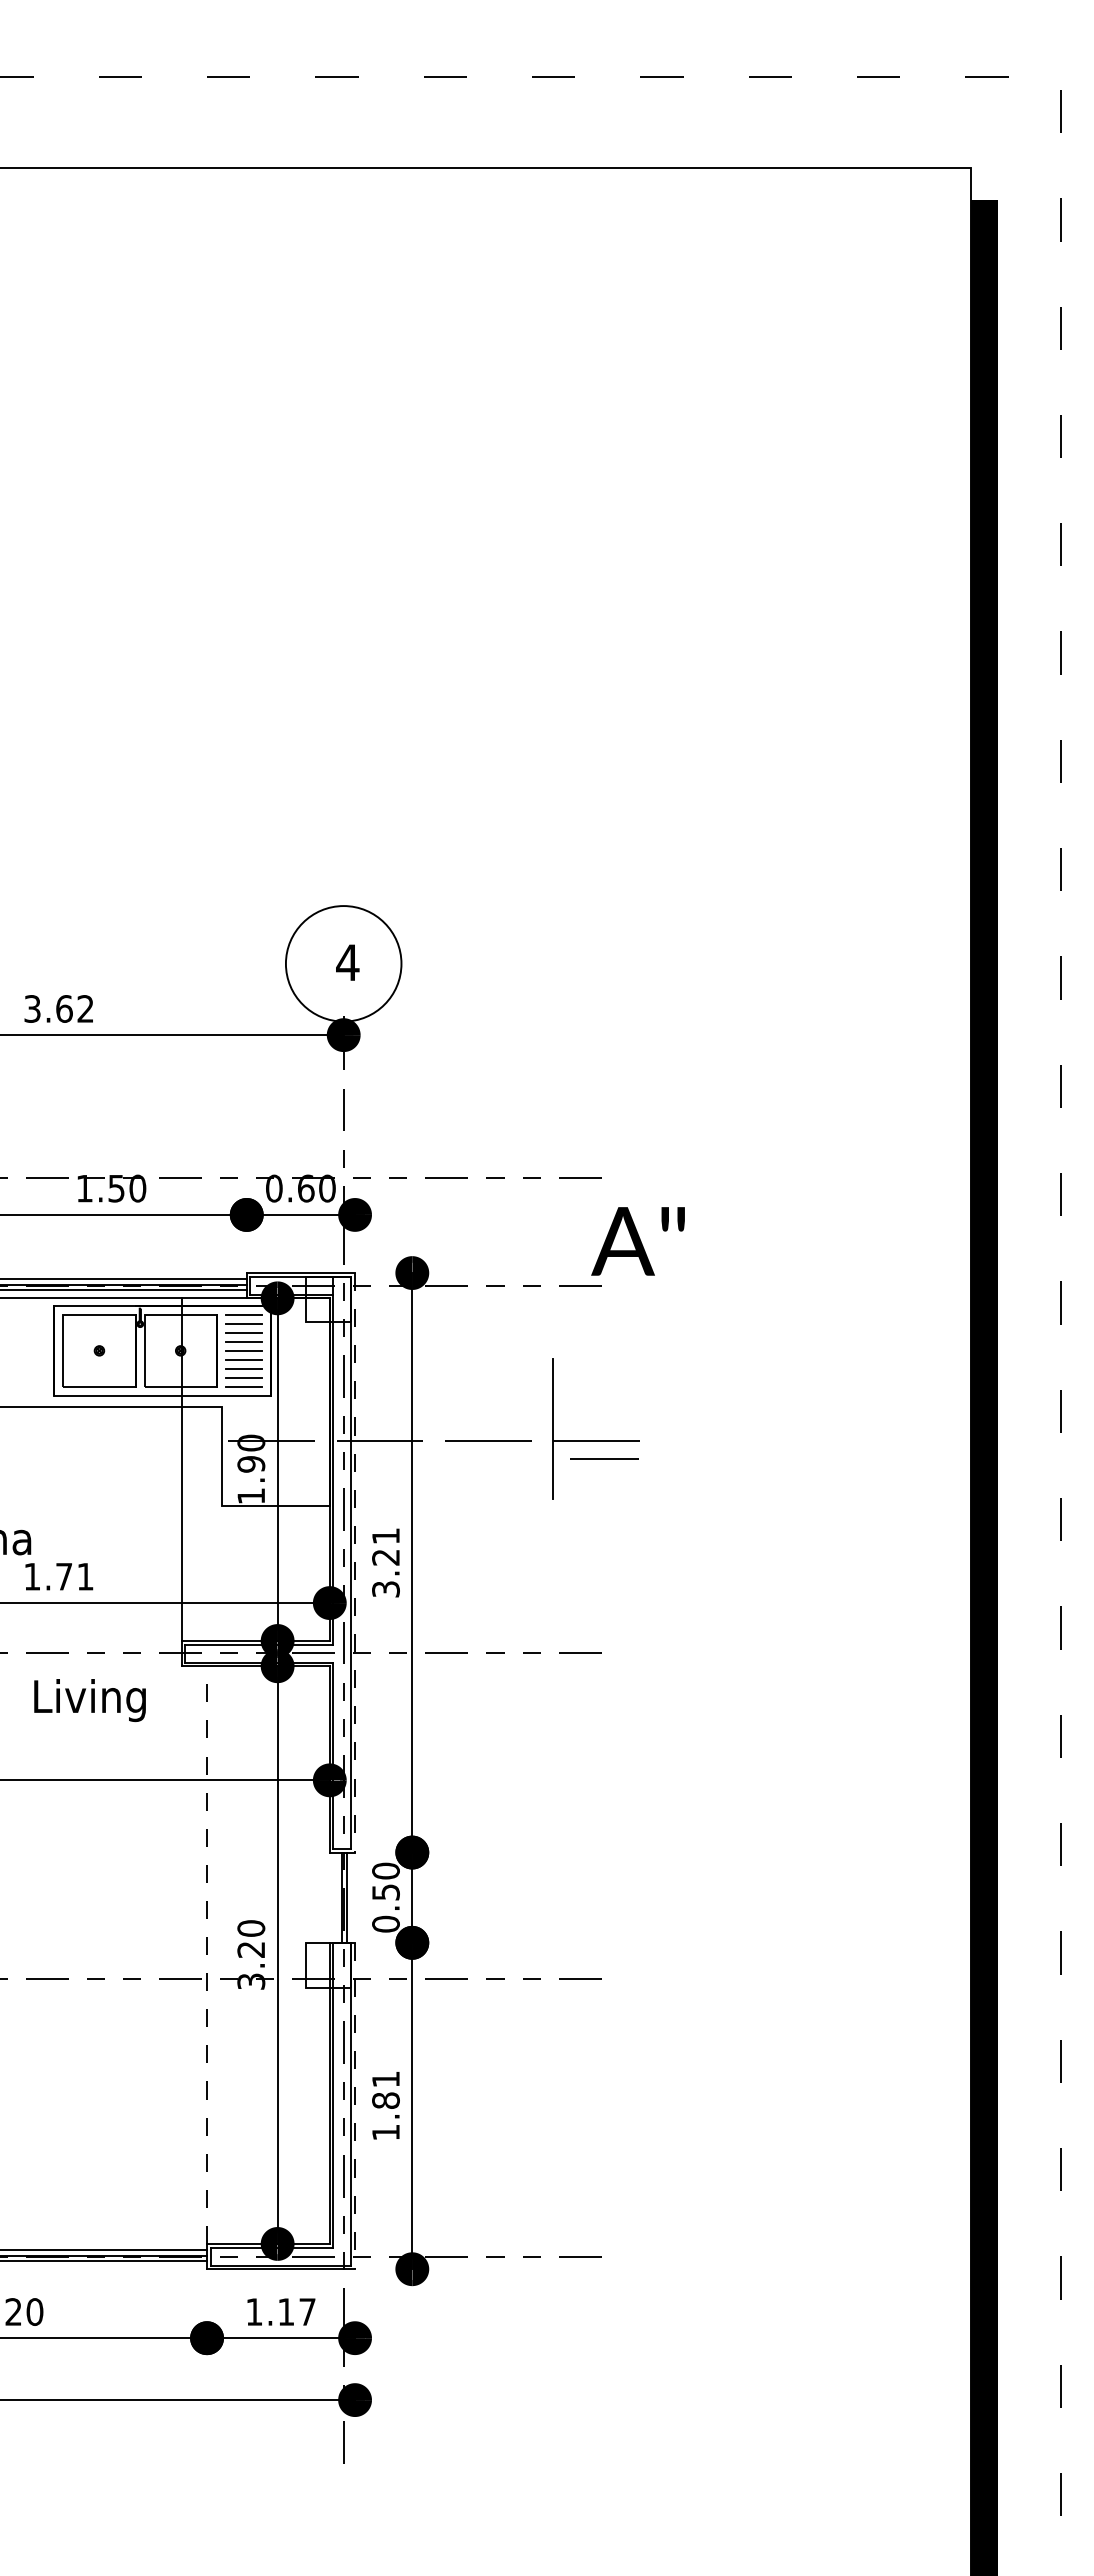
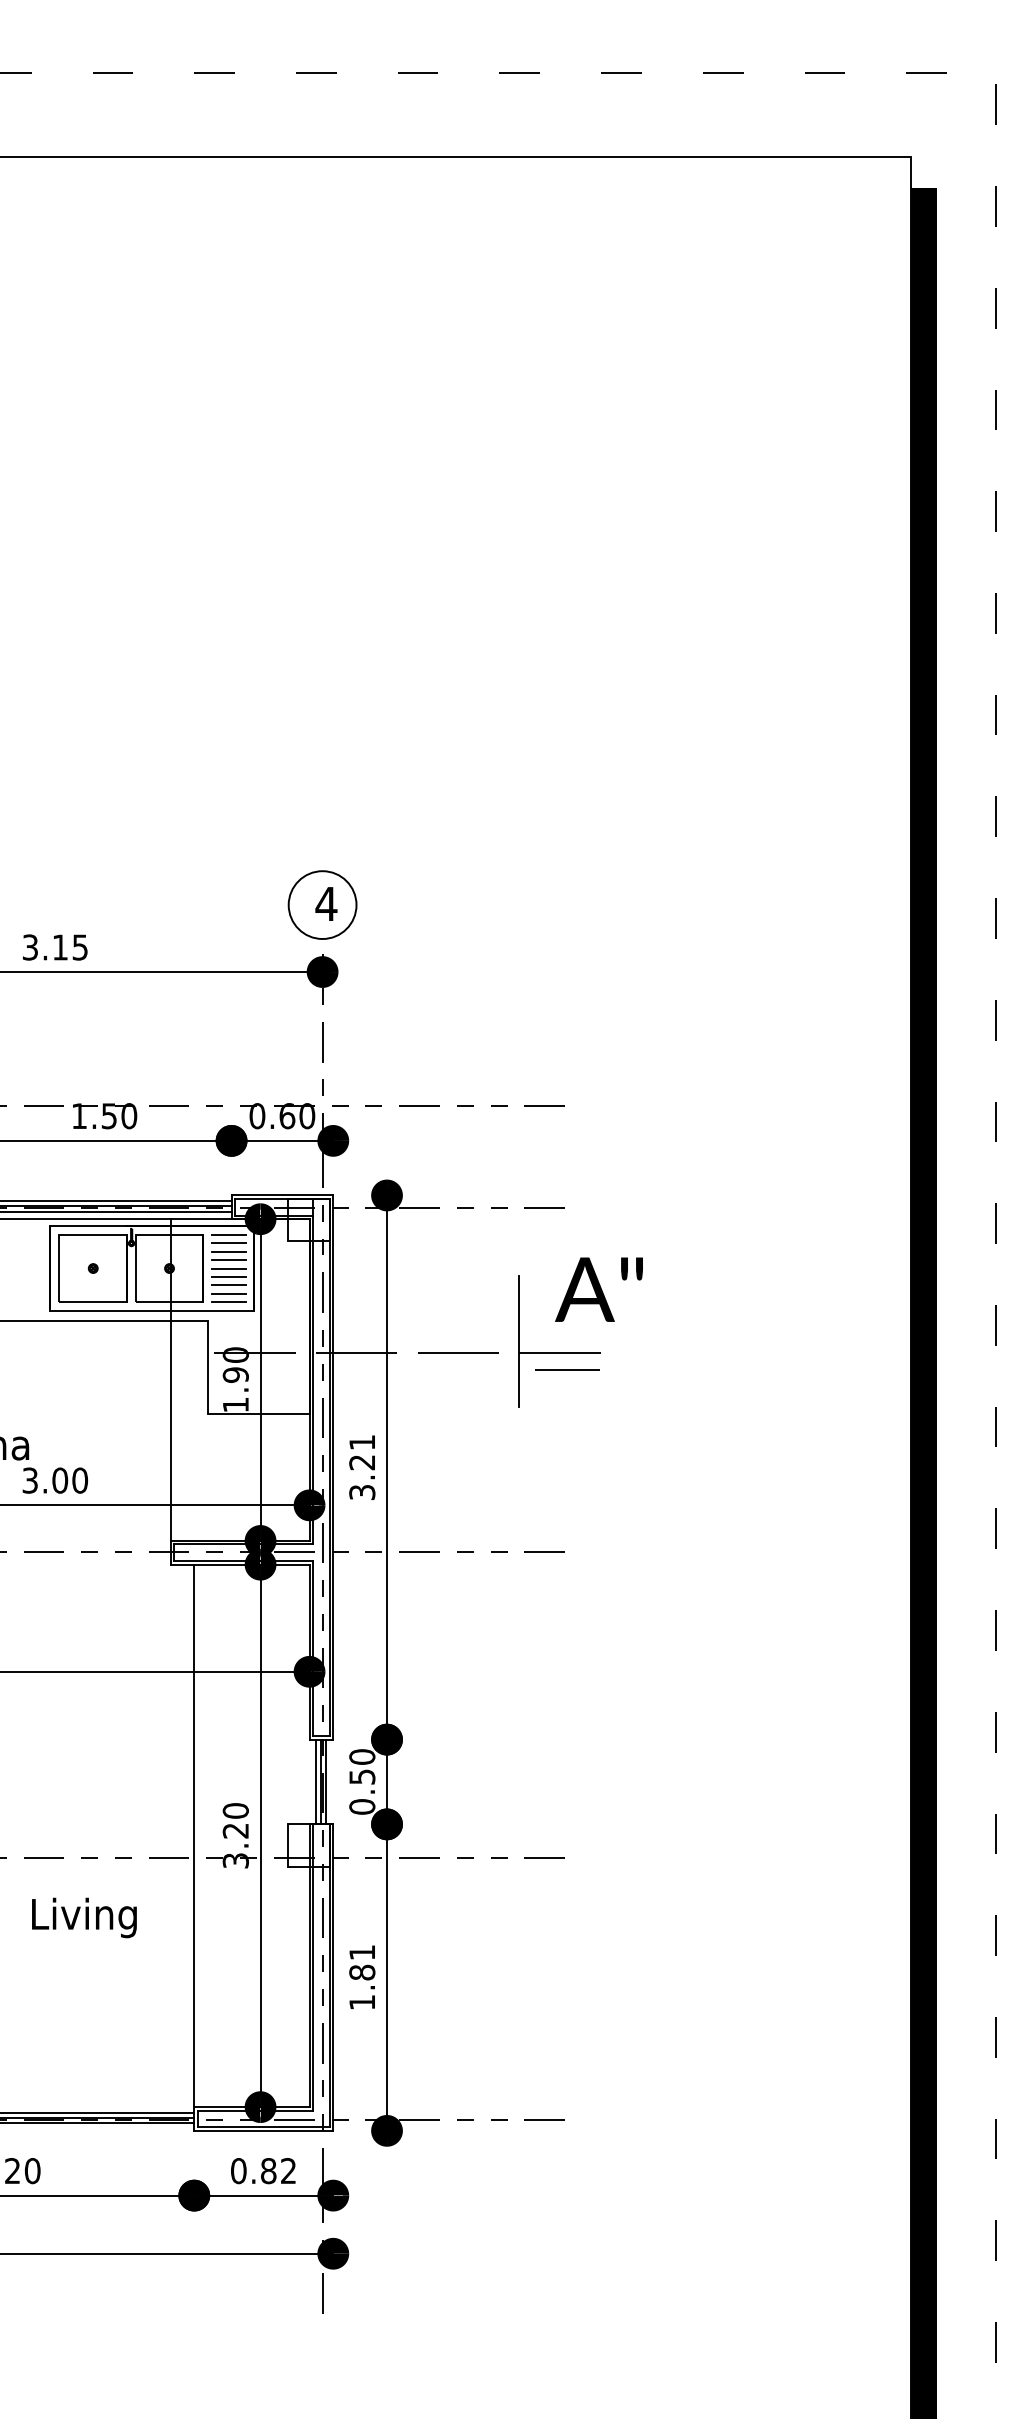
circle: (343, 963) -> (322, 904), size x0.62
text: (74, 1008) -> (69, 947), 3.62 -> 3.15
text: (637, 1241) -> (598, 1289), moved
line: (355, 1562) -> (333, 1467), dashed -> solid
text: (58, 1576) -> (54, 1480), 1.71 -> 3.00
text: (89, 1700) -> (83, 1917), moved
line: (336, 1897) -> (315, 1781), added
line: (207, 1955) -> (194, 1836), dashed -> solid
line: (355, 2106) -> (333, 1978), dashed -> solid
text: (280, 2312) -> (263, 2171), 1.17 -> 0.82

